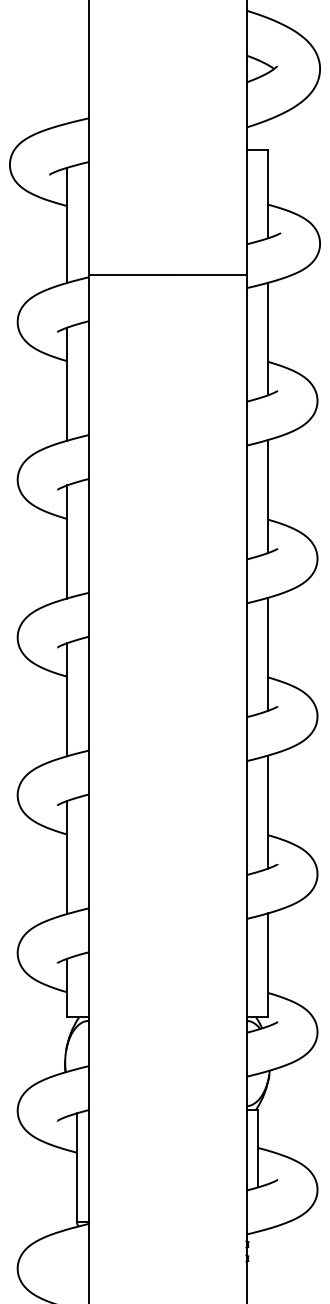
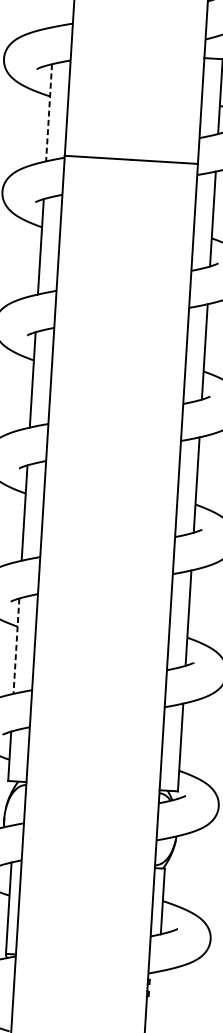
line: (67, 225) -> (49, 112), solid -> dashed
line: (67, 857) -> (16, 646), solid -> dashed

